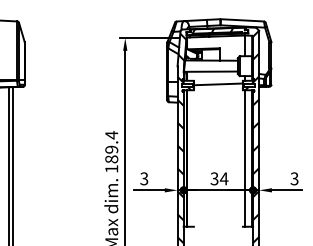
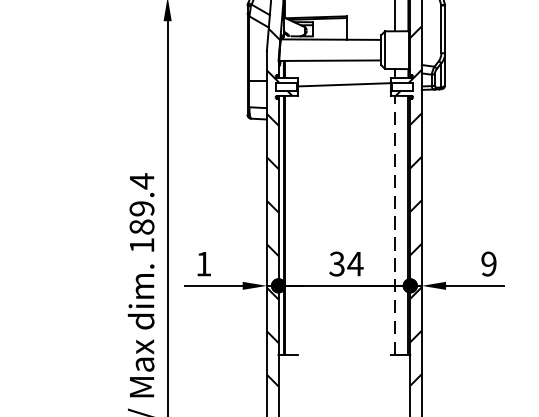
line: (244, 158) -> (393, 225), solid -> dashed
text: (144, 178) -> (204, 263), 3 -> 1
text: (294, 178) -> (488, 263), 3 -> 9

